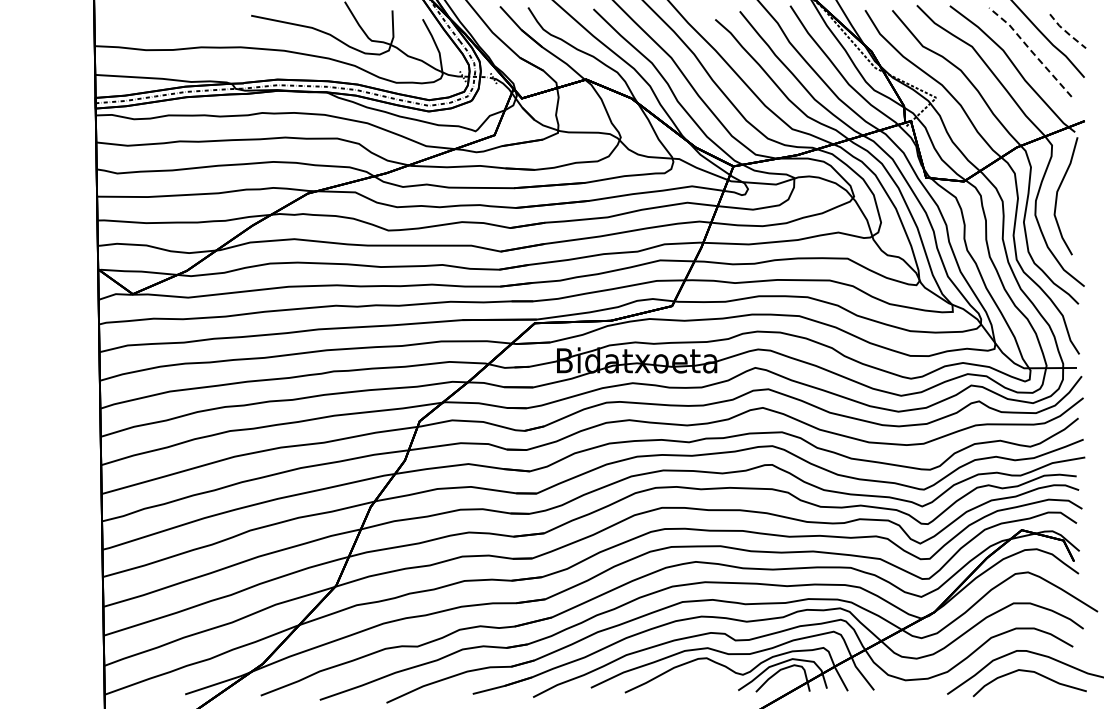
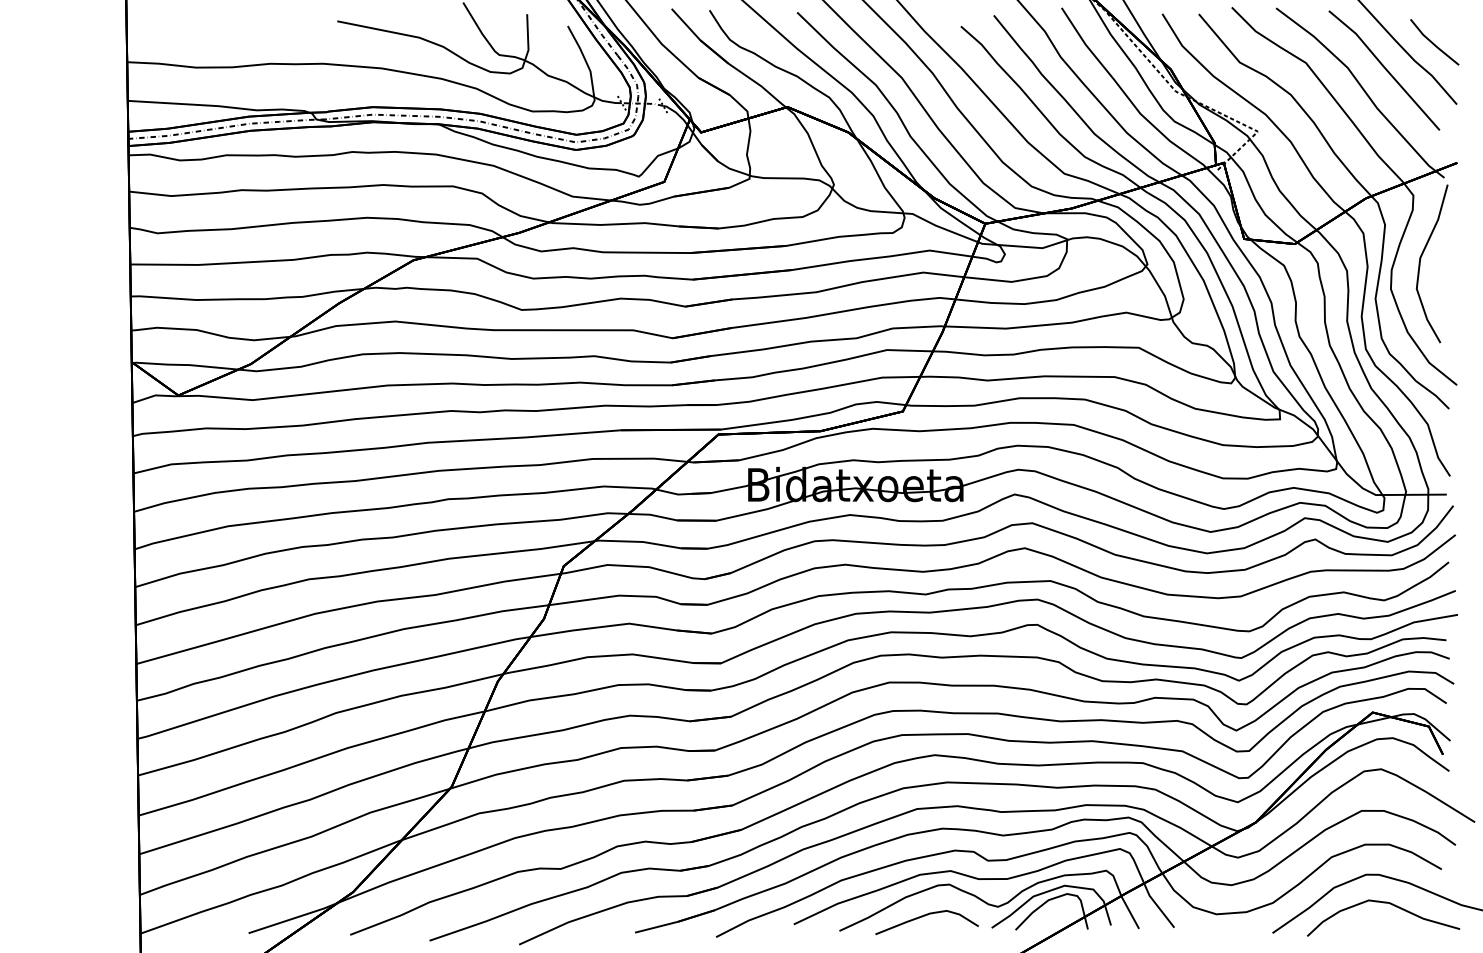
line: (1067, 32) -> (1434, 43), dashed -> solid
line: (1030, 50) -> (1384, 68), dashed -> solid
curve: (688, 682) -> (924, 917), added

